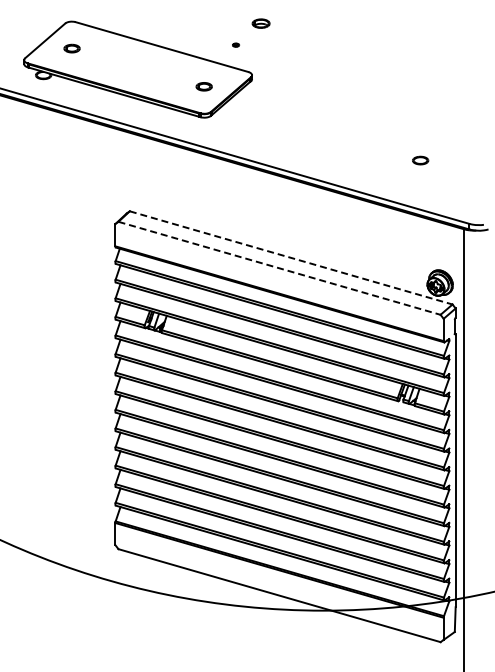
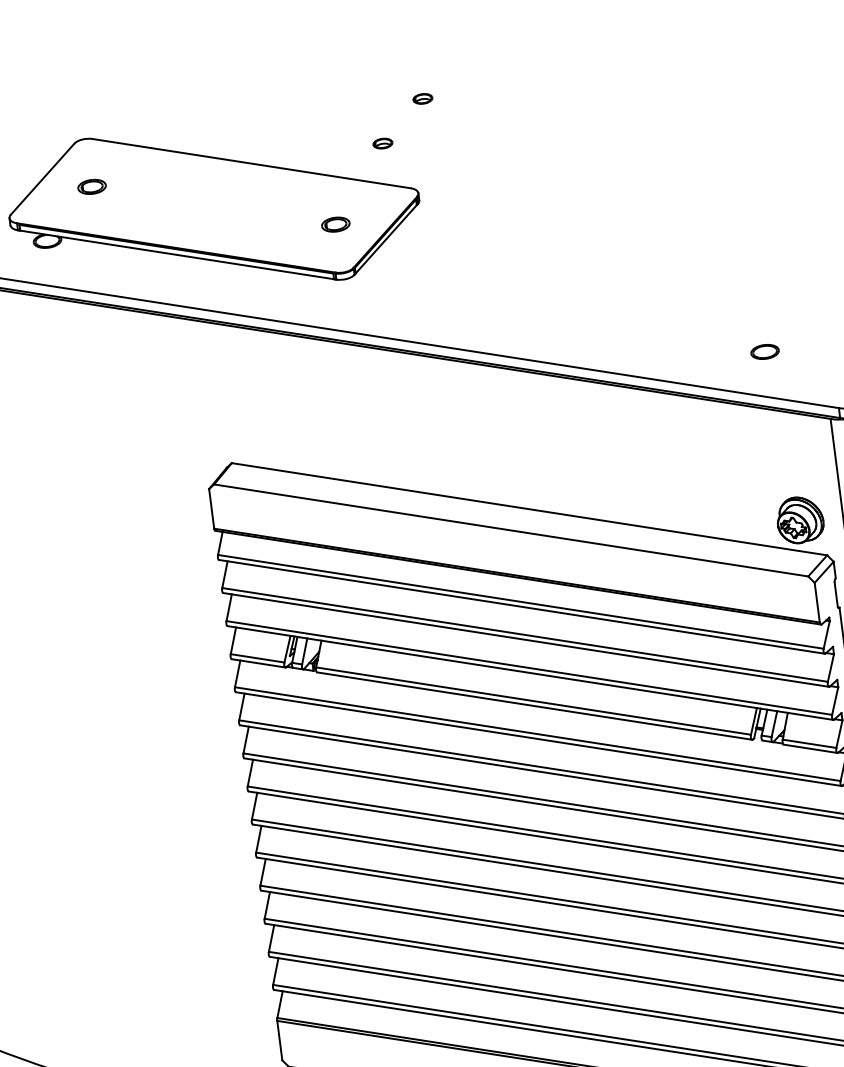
part: (261, 22) -> (423, 97), size x0.62
part: (235, 44) -> (381, 142), size x1.67
part: (420, 160) -> (764, 351), moved
line: (291, 257) -> (530, 508), dashed -> solid
line: (279, 268) -> (511, 530), dashed -> solid

